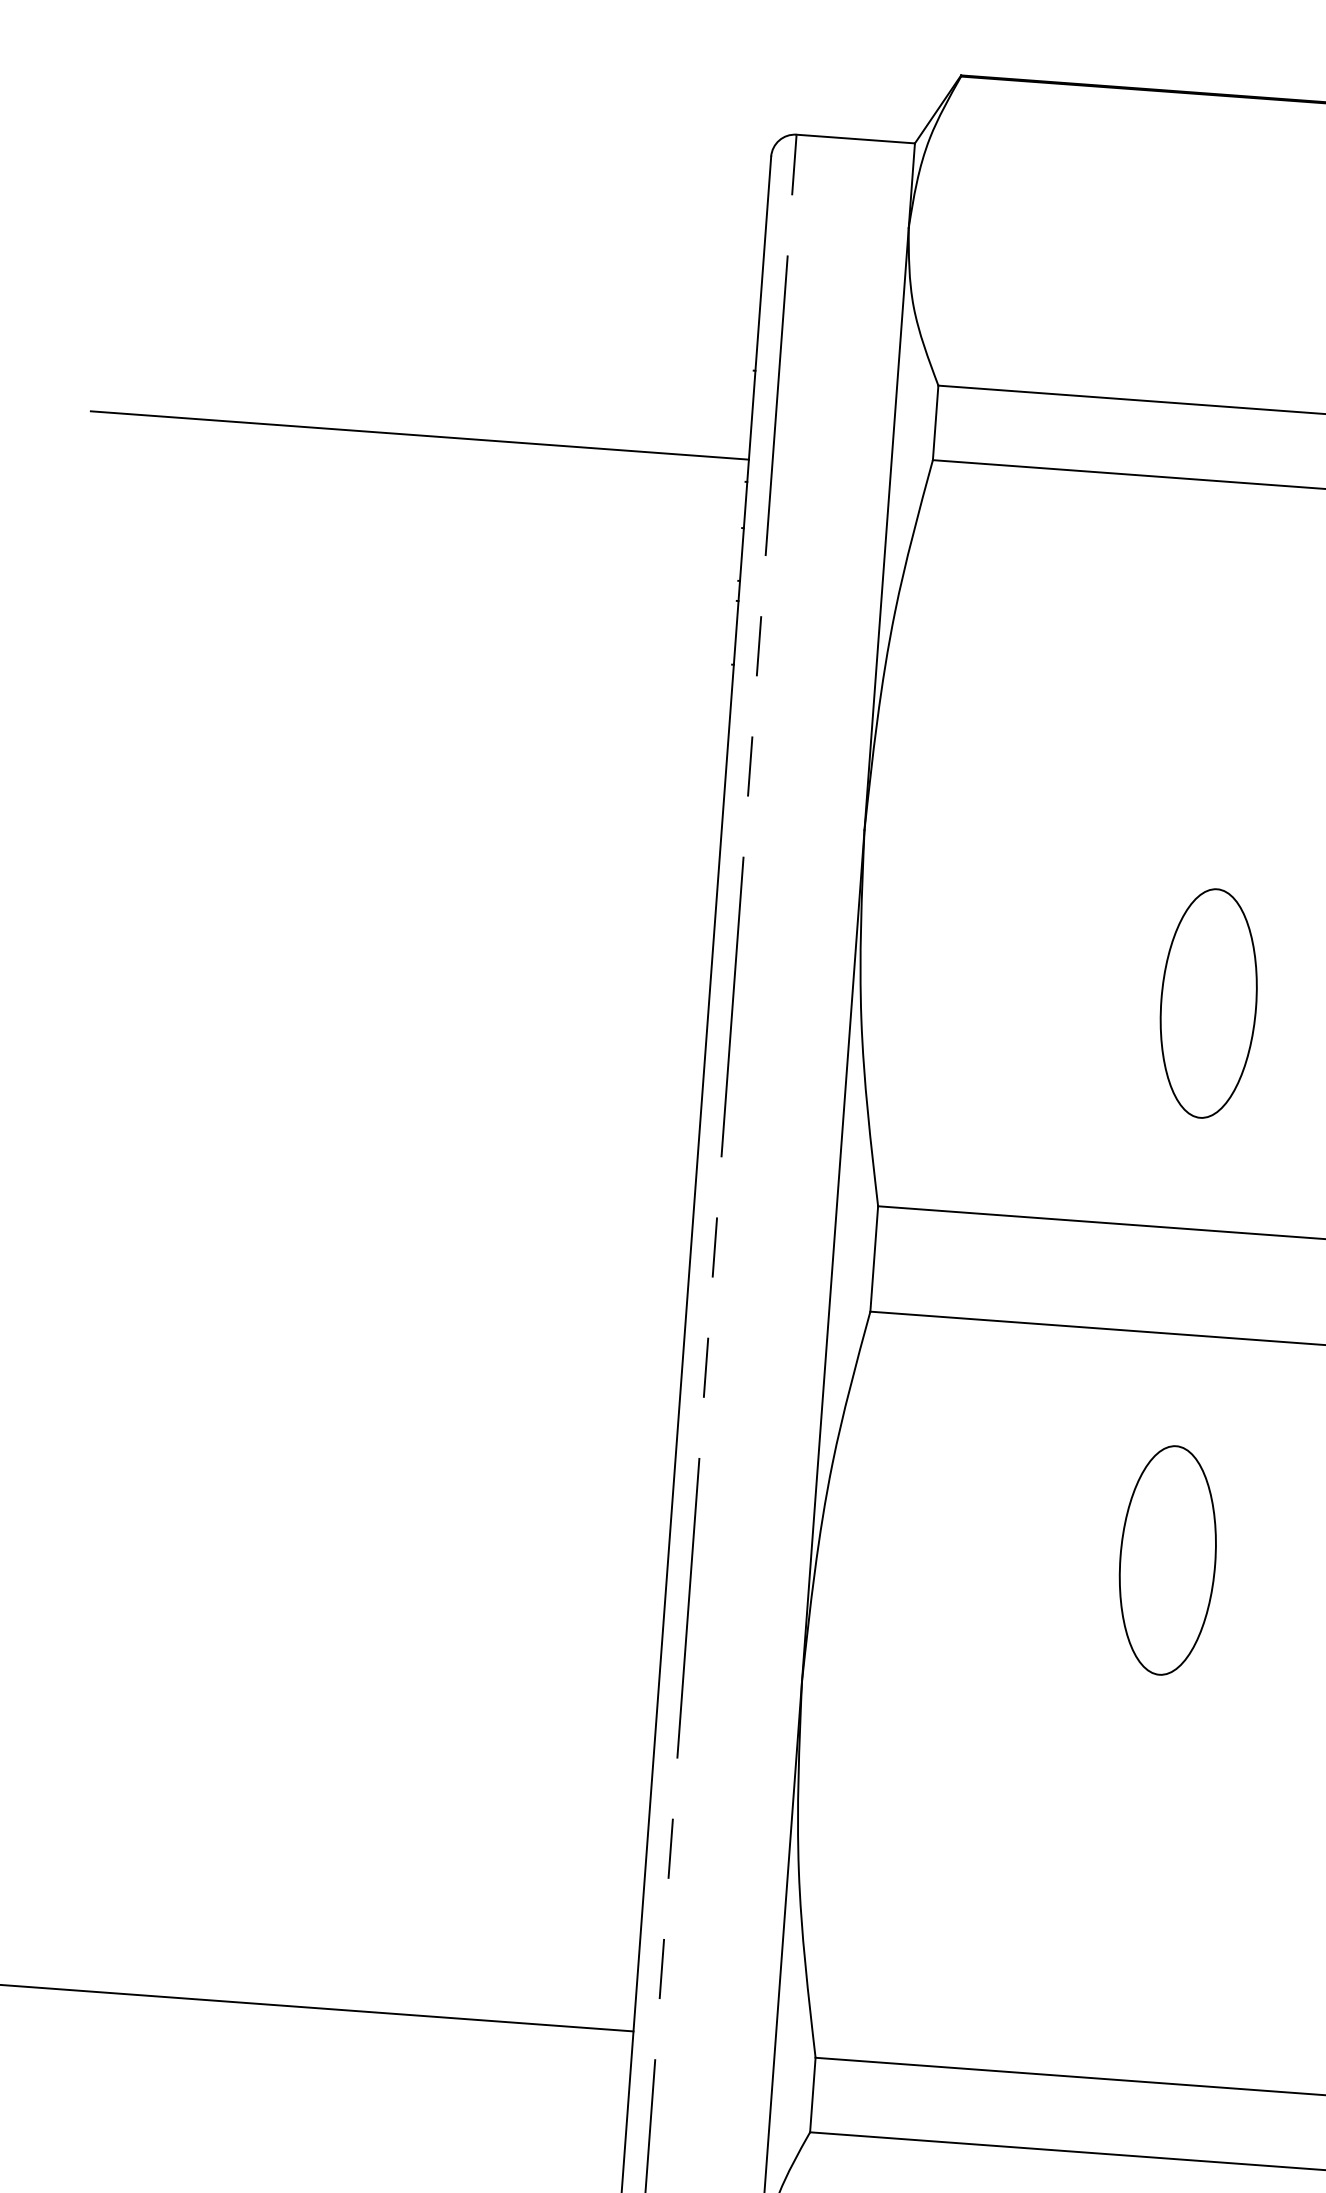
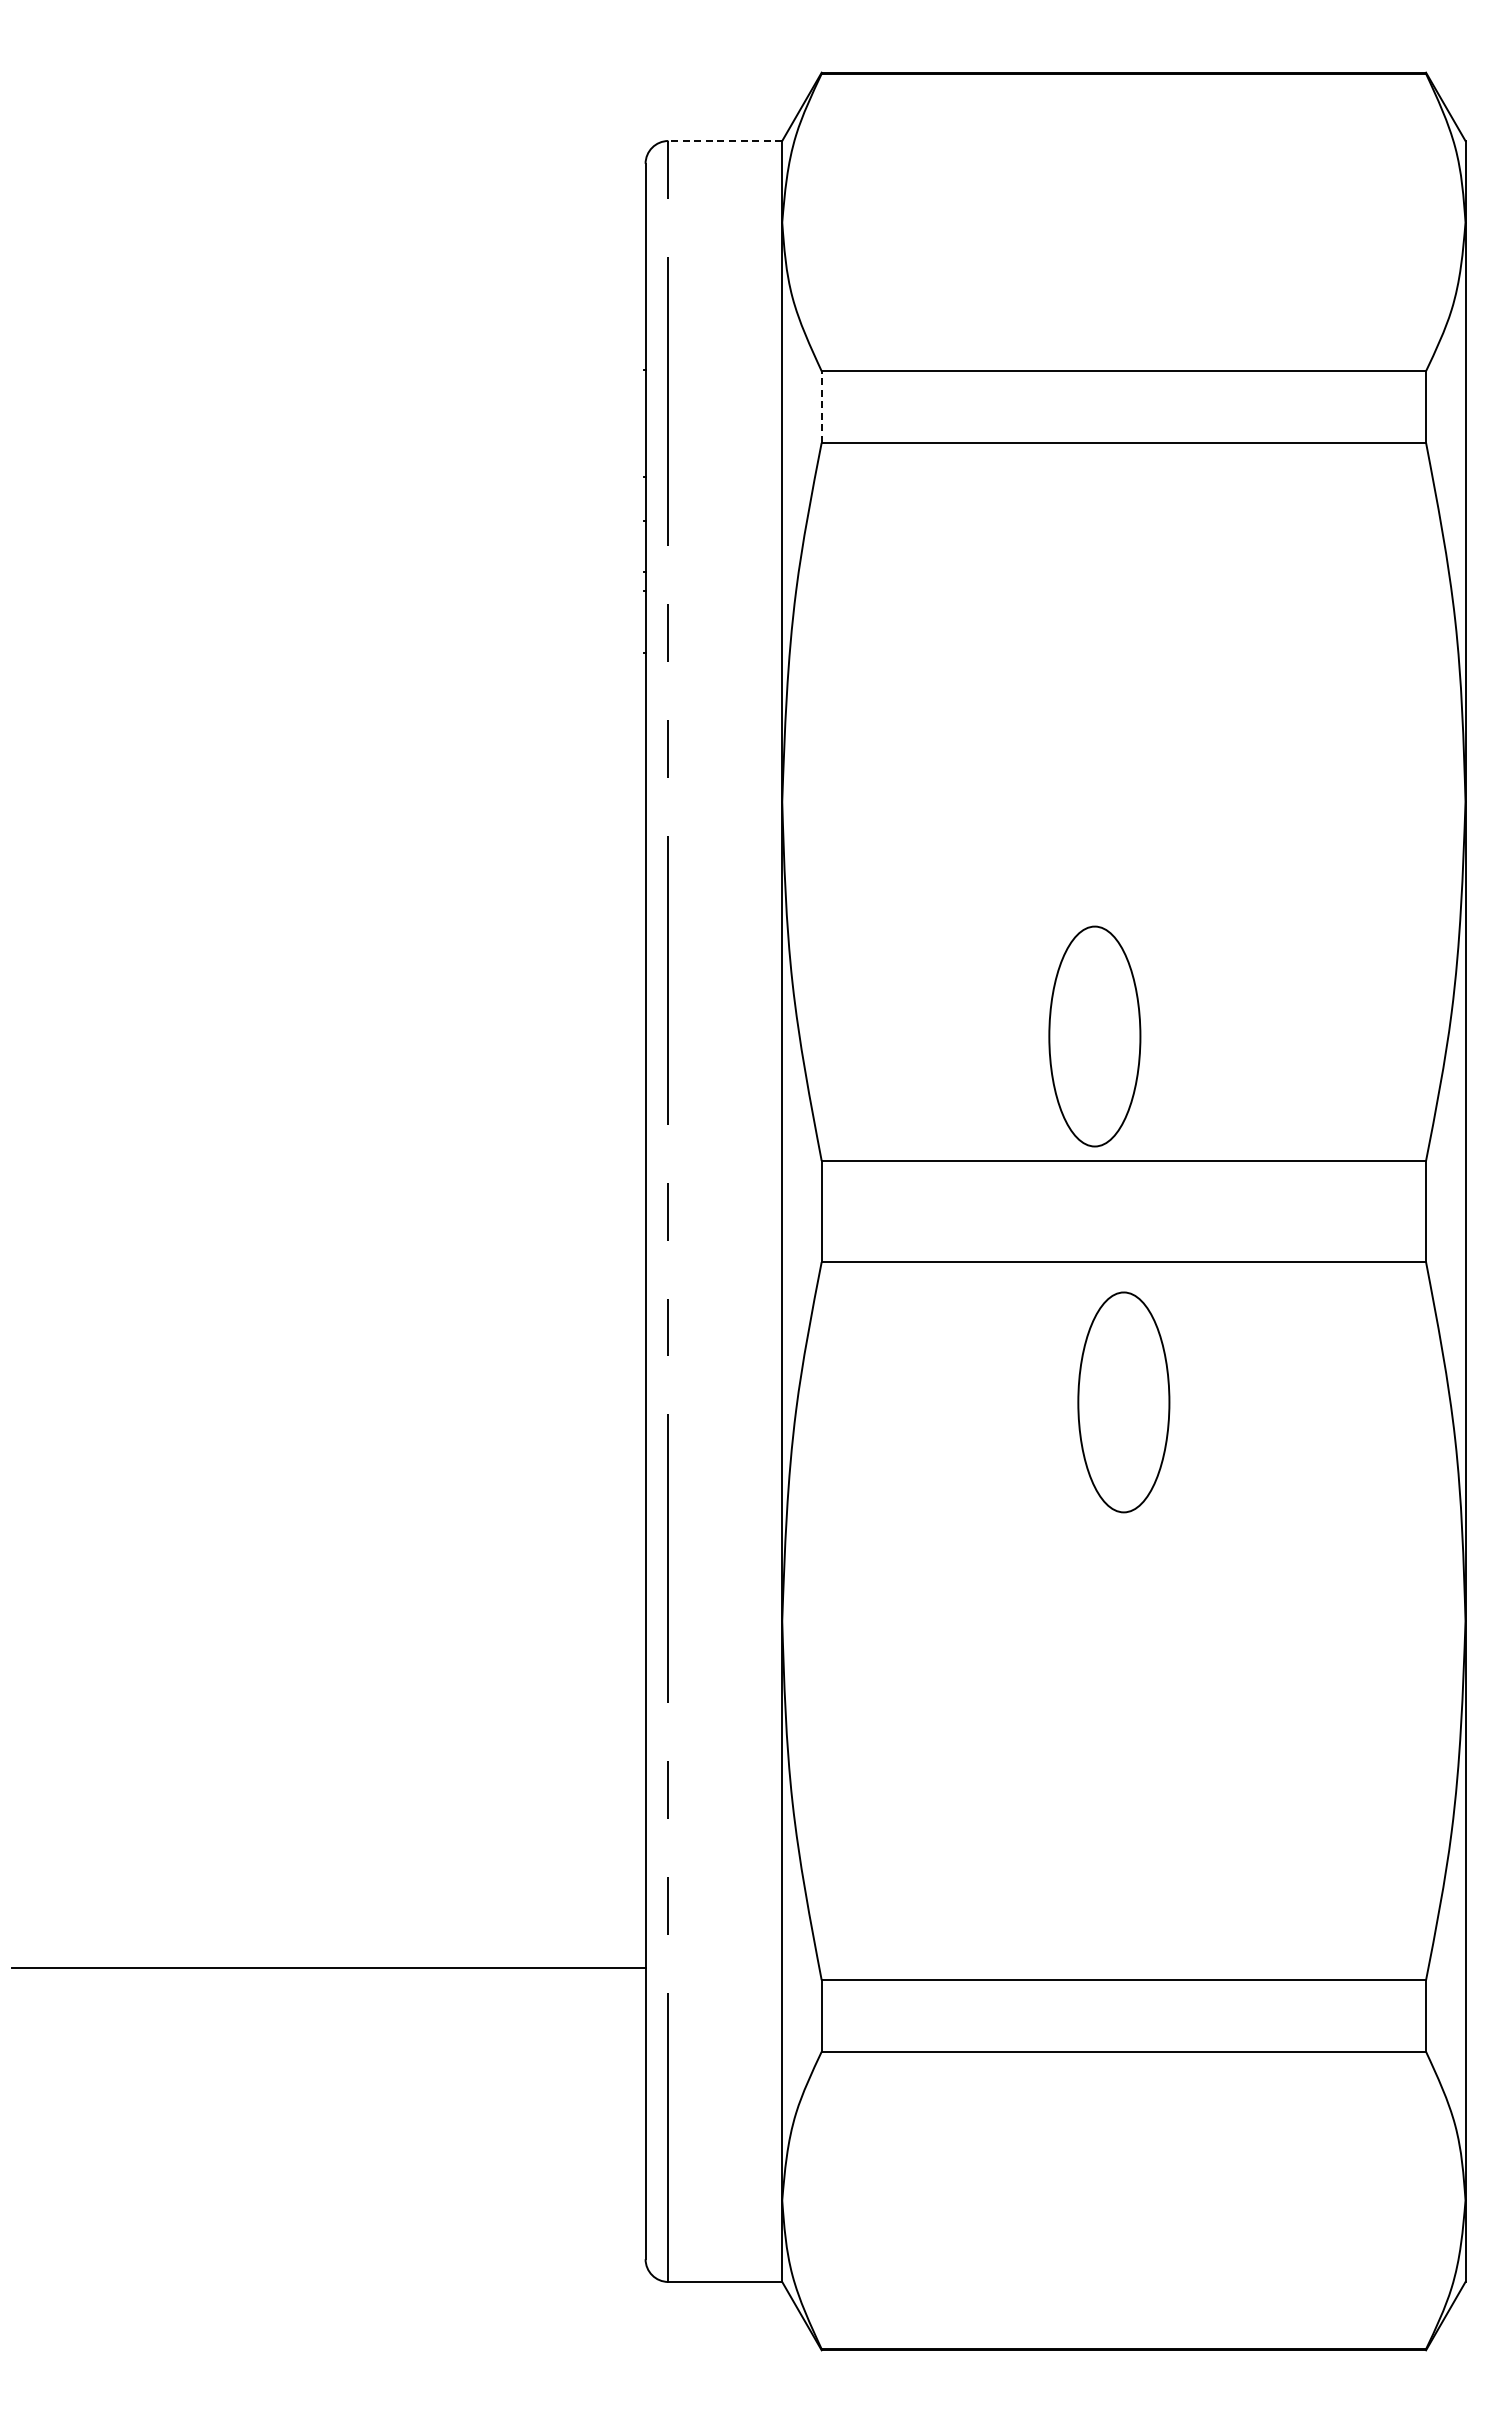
line: (855, 139) -> (725, 141), solid -> dashed
line: (935, 423) -> (821, 407), solid -> dashed
line: (419, 435) -> (328, 455), removed
part: (1208, 1003) -> (1094, 1036), moved
part: (1167, 1560) -> (1123, 1402), moved

